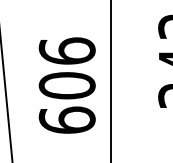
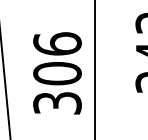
text: (67, 119) -> (57, 102), 606 -> 306

